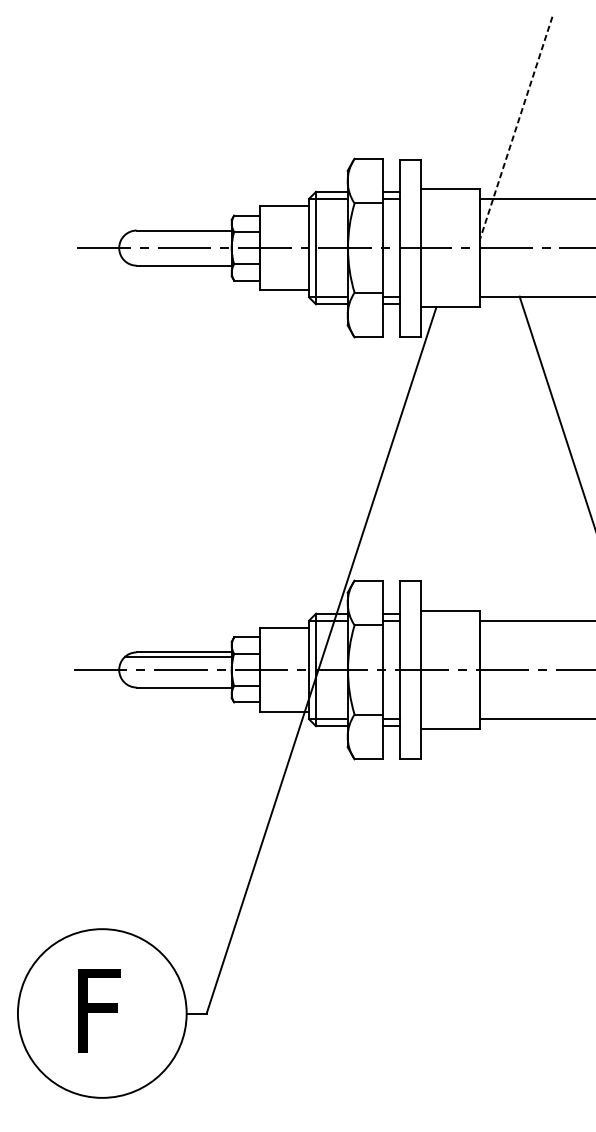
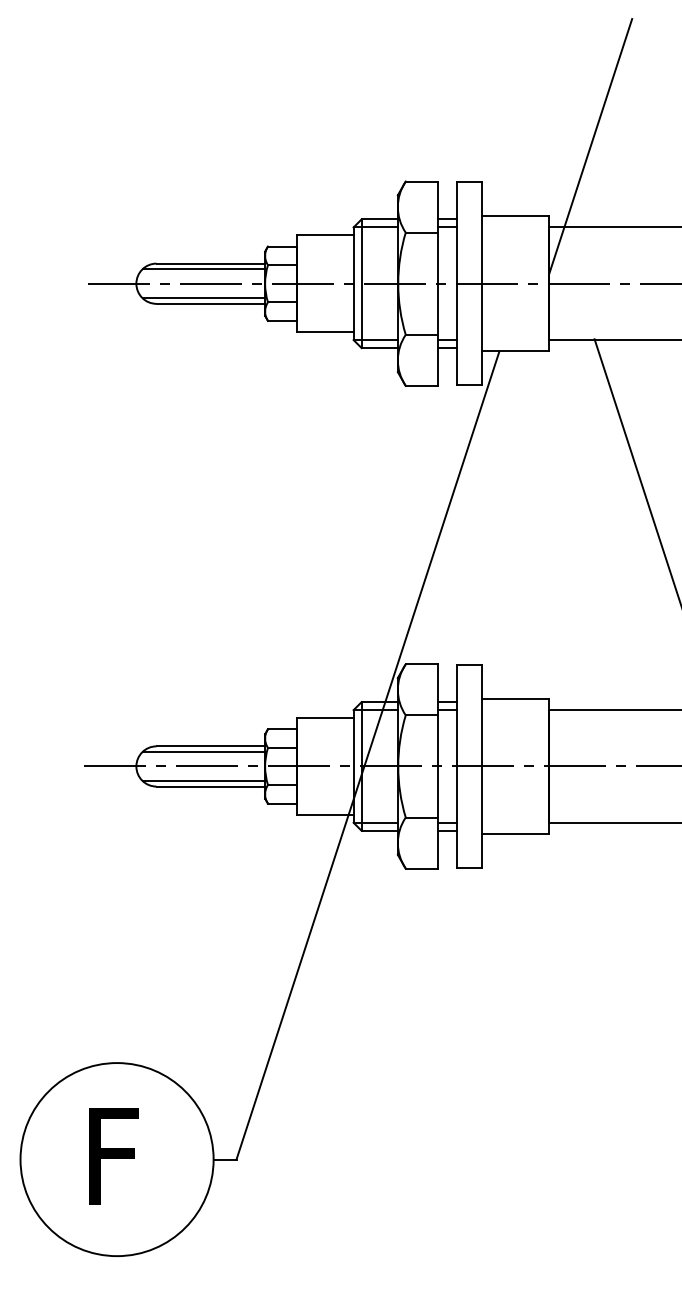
line: (516, 129) -> (590, 147), dashed -> solid
line: (177, 235) -> (203, 269), added
line: (177, 261) -> (203, 298), added
line: (177, 682) -> (203, 780), added

